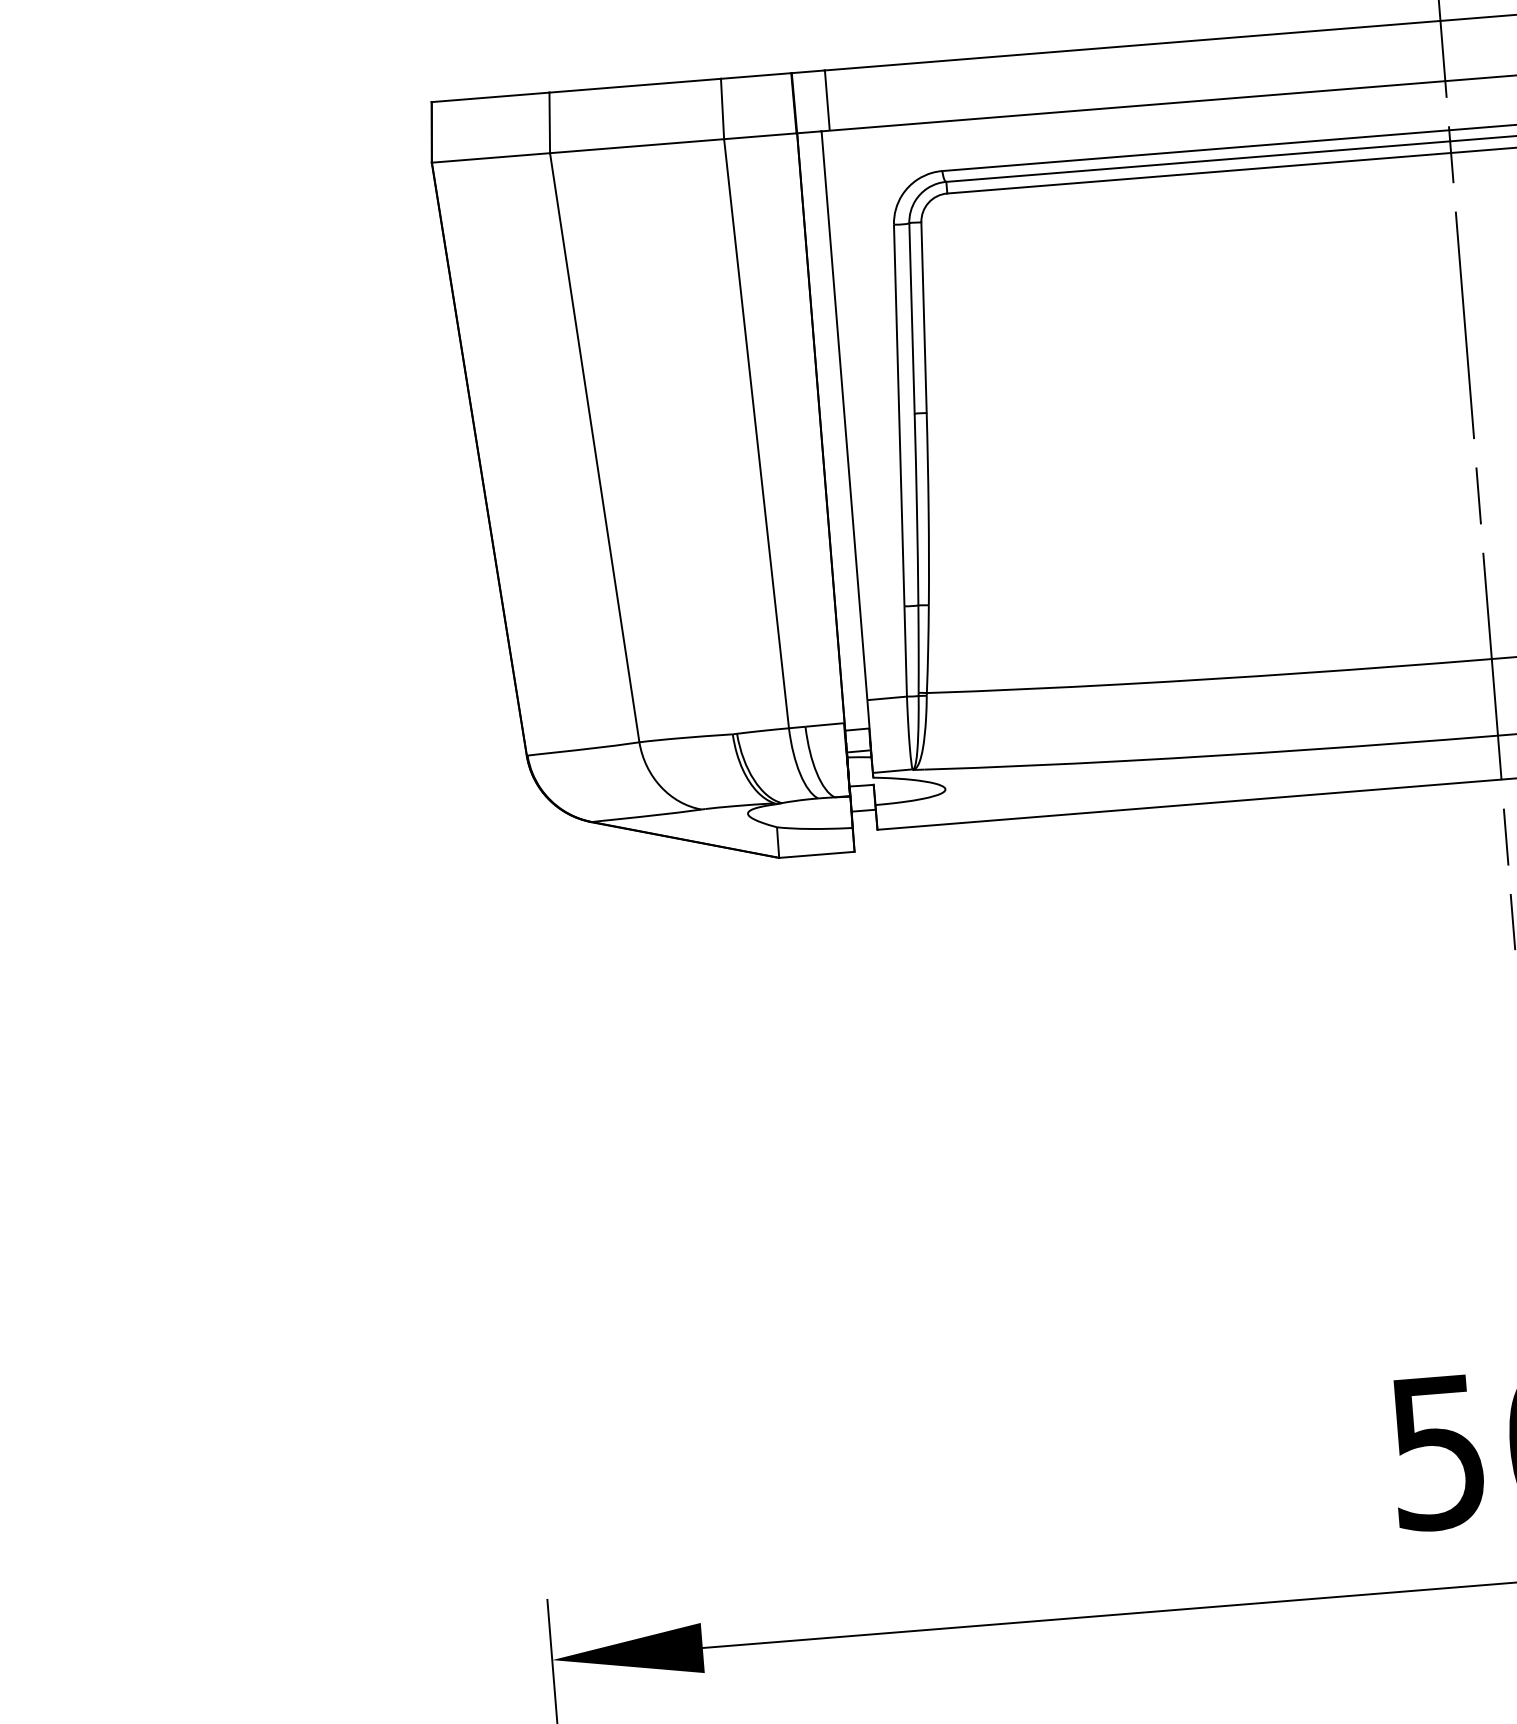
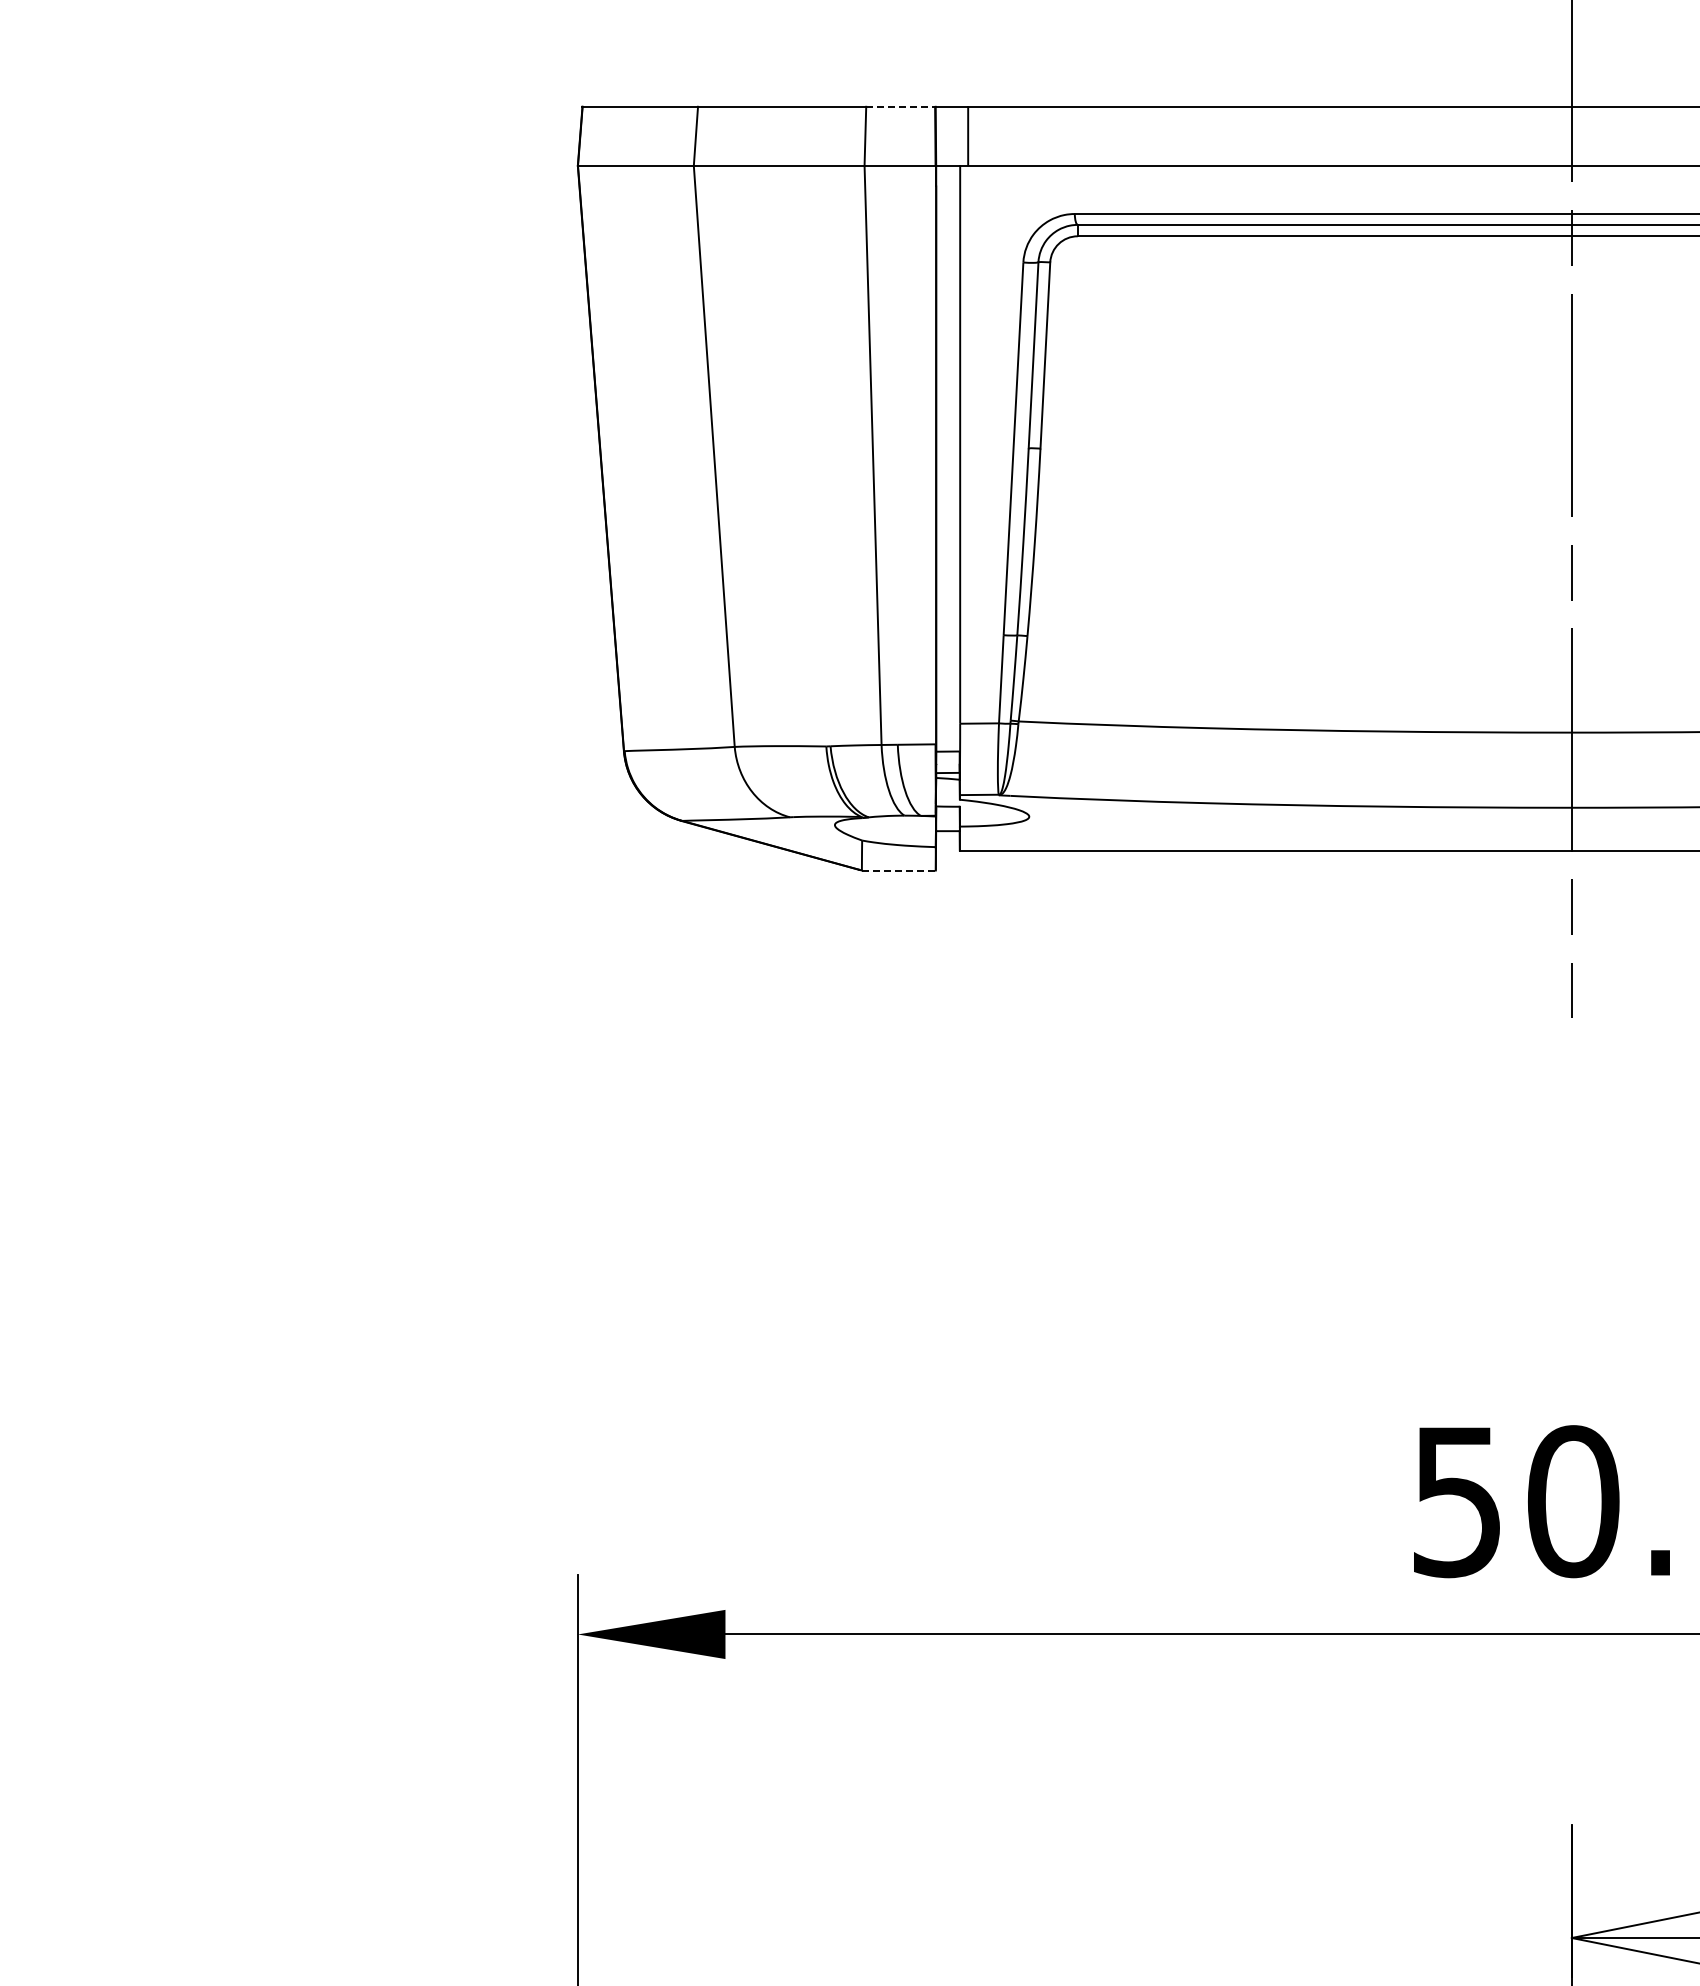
line: (756, 75) -> (901, 106), solid -> dashed
line: (816, 854) -> (898, 870), solid -> dashed

